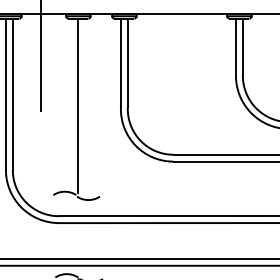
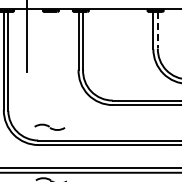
line: (242, 46) -> (157, 30), solid -> dashed
line: (77, 105) -> (50, 68), removed

